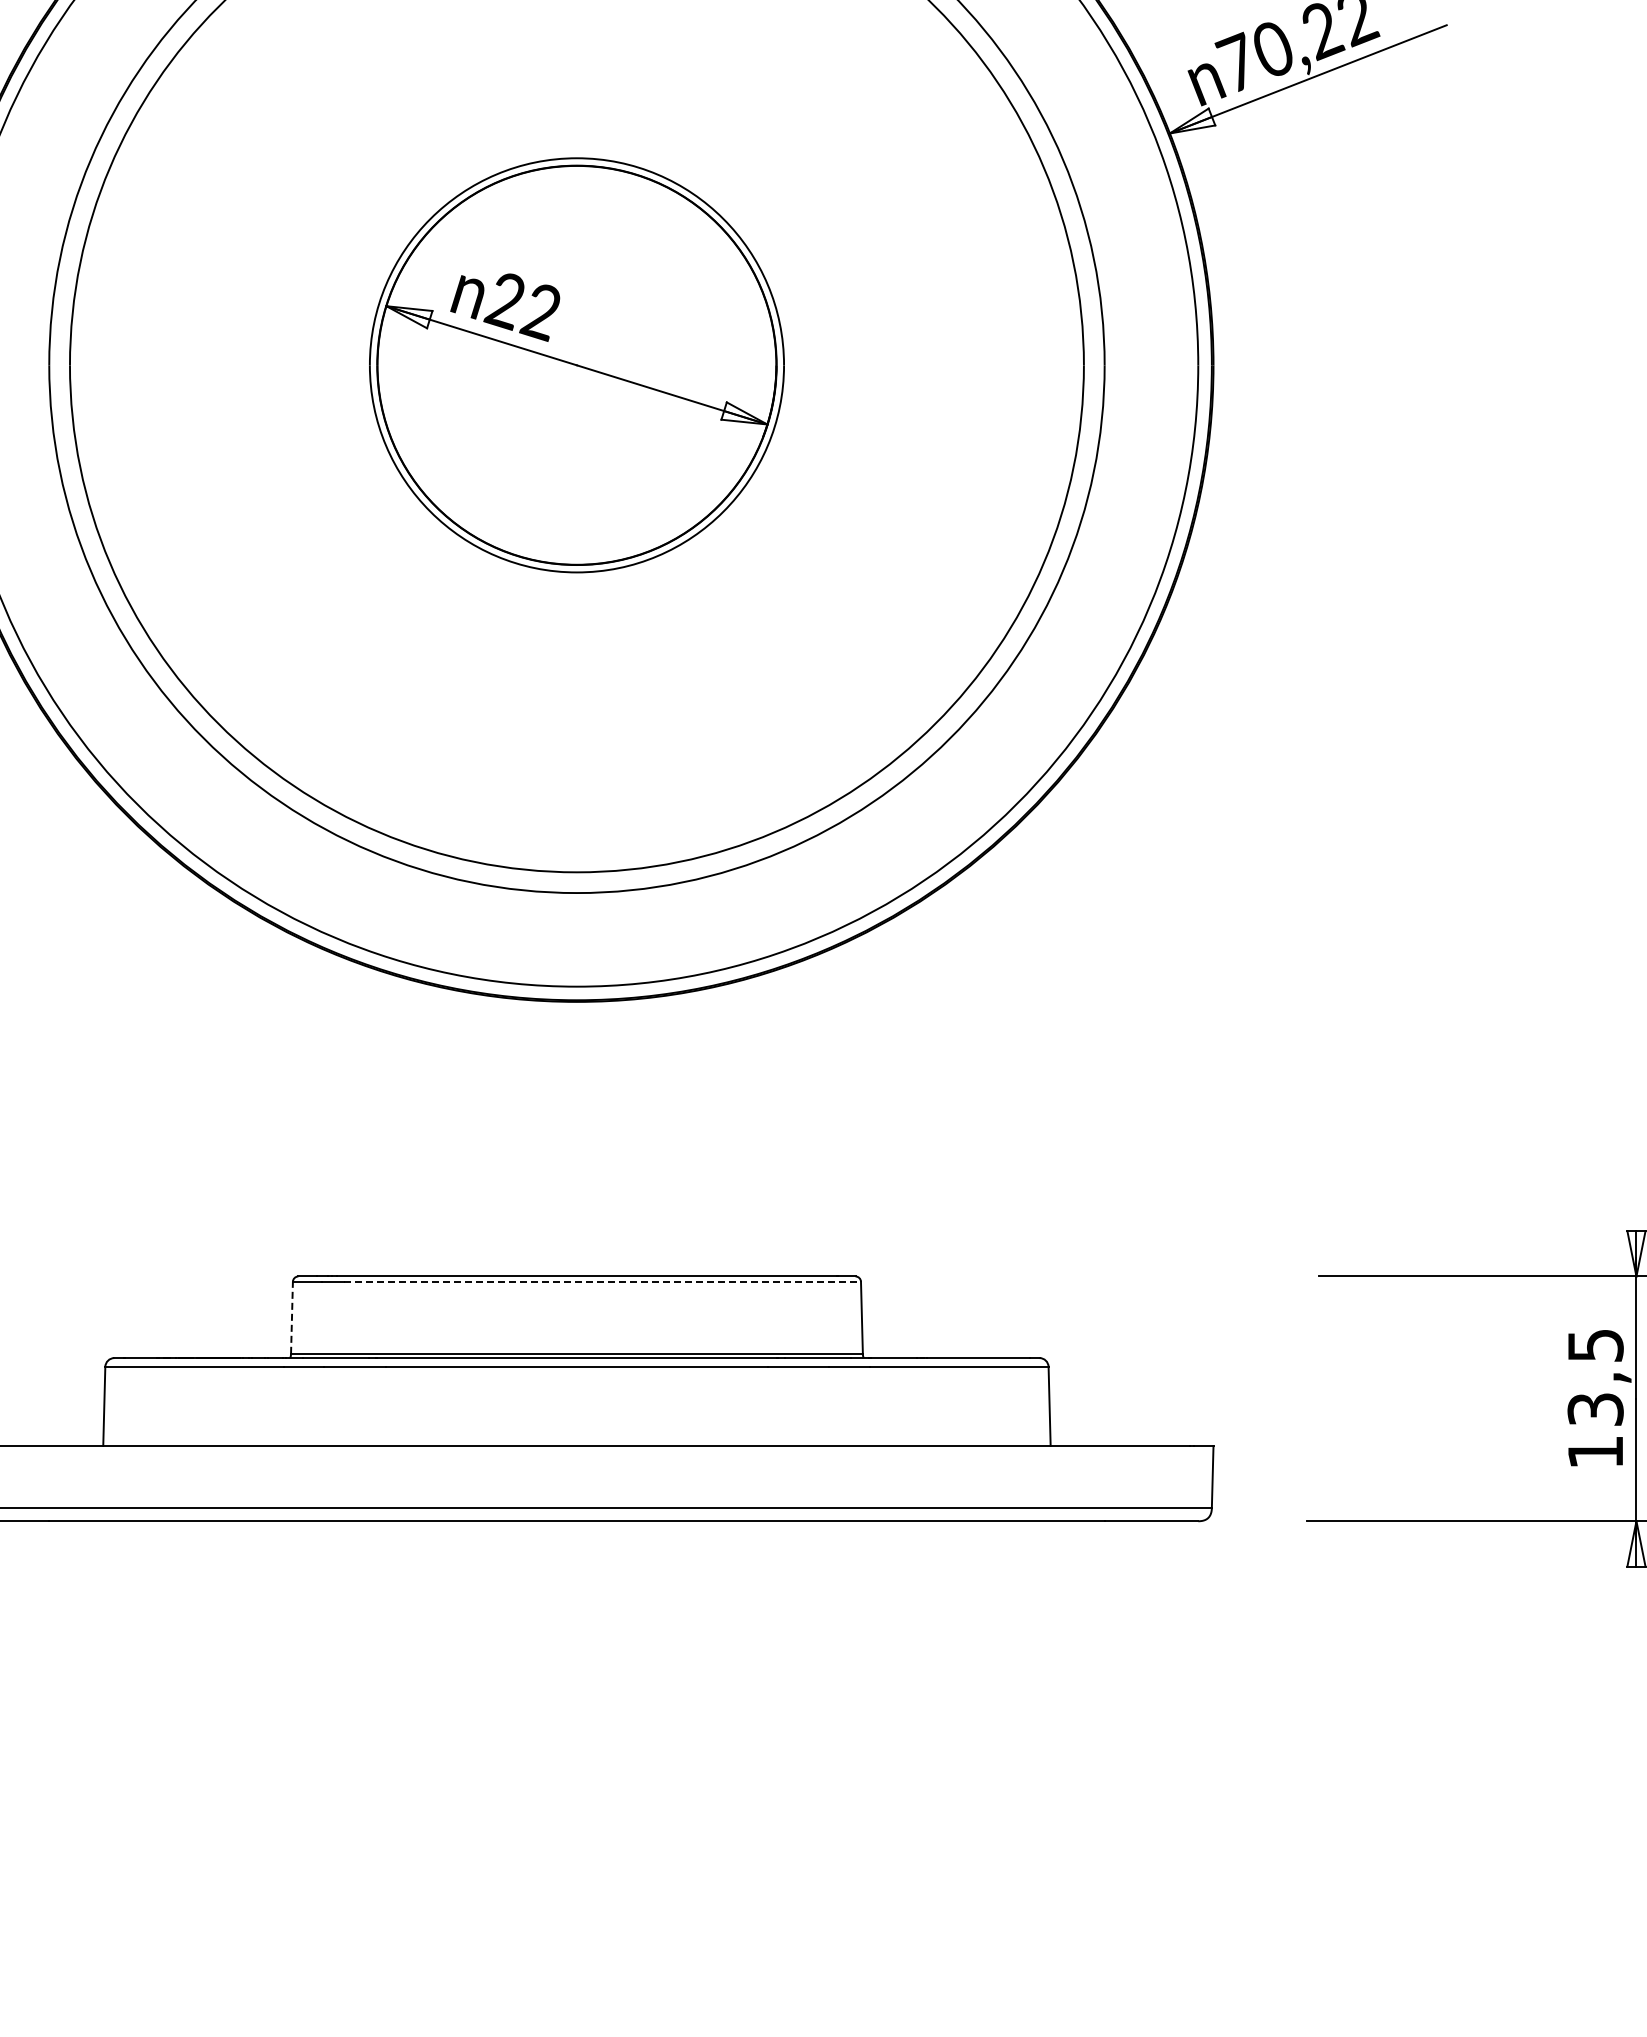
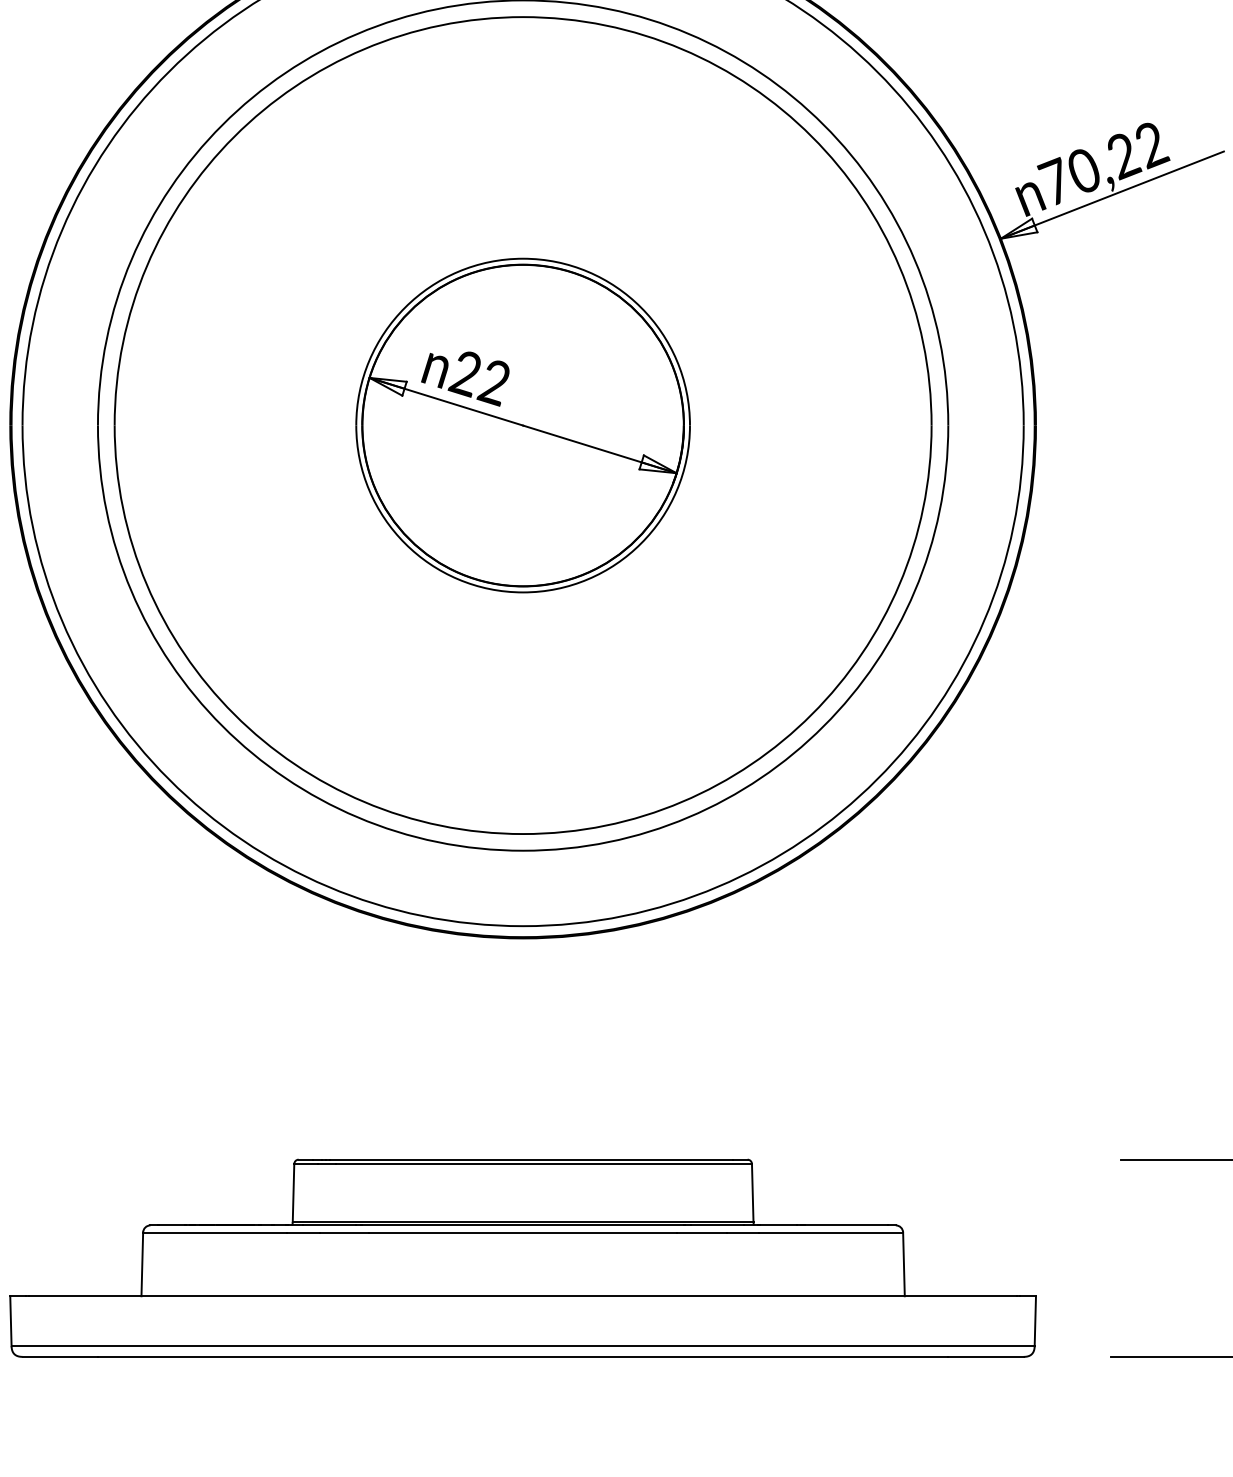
line: (603, 1281) -> (544, 1163), dashed -> solid
line: (292, 1317) -> (293, 1192), dashed -> solid

